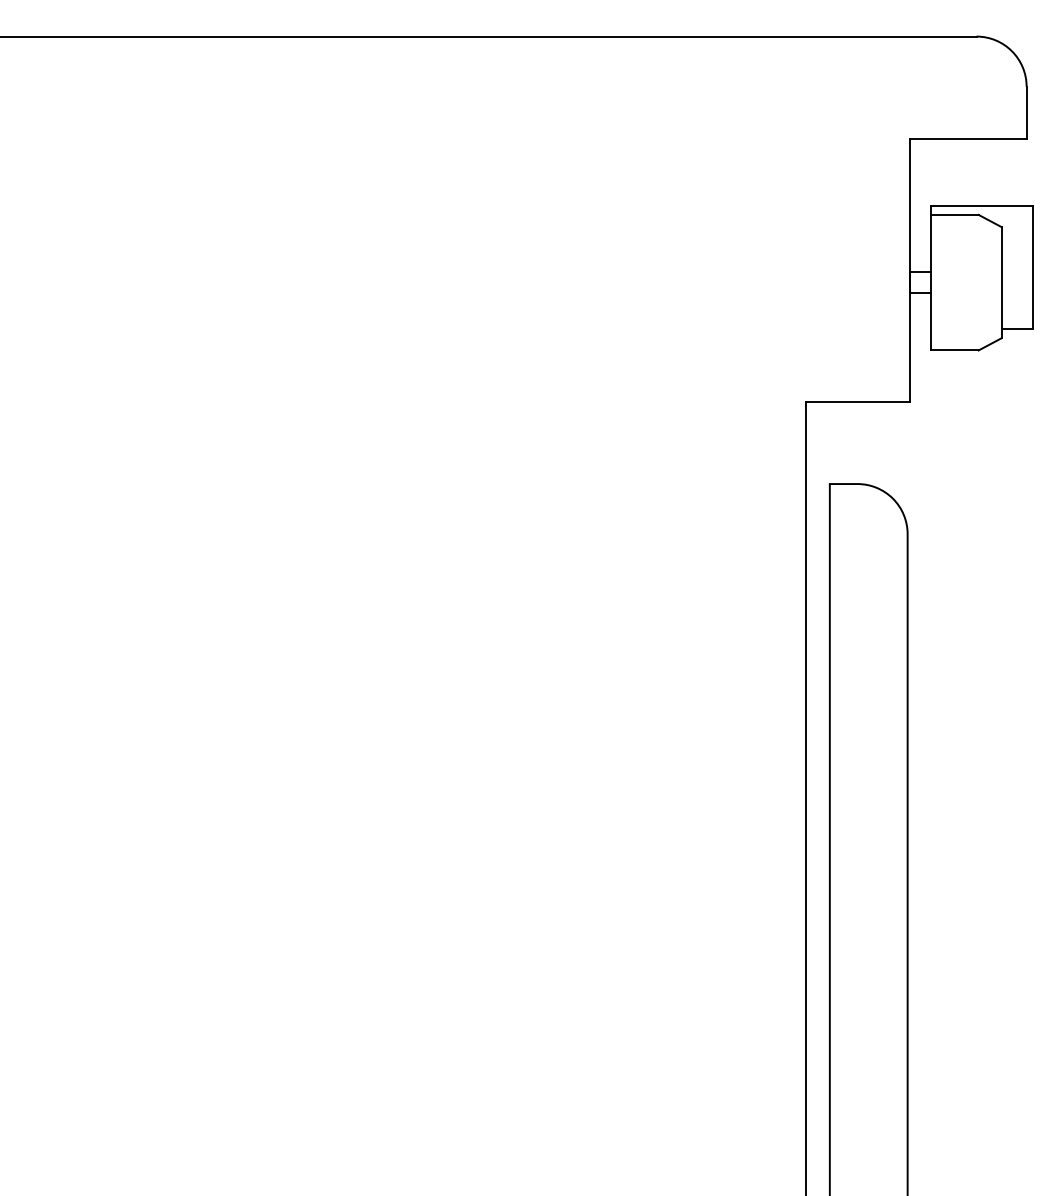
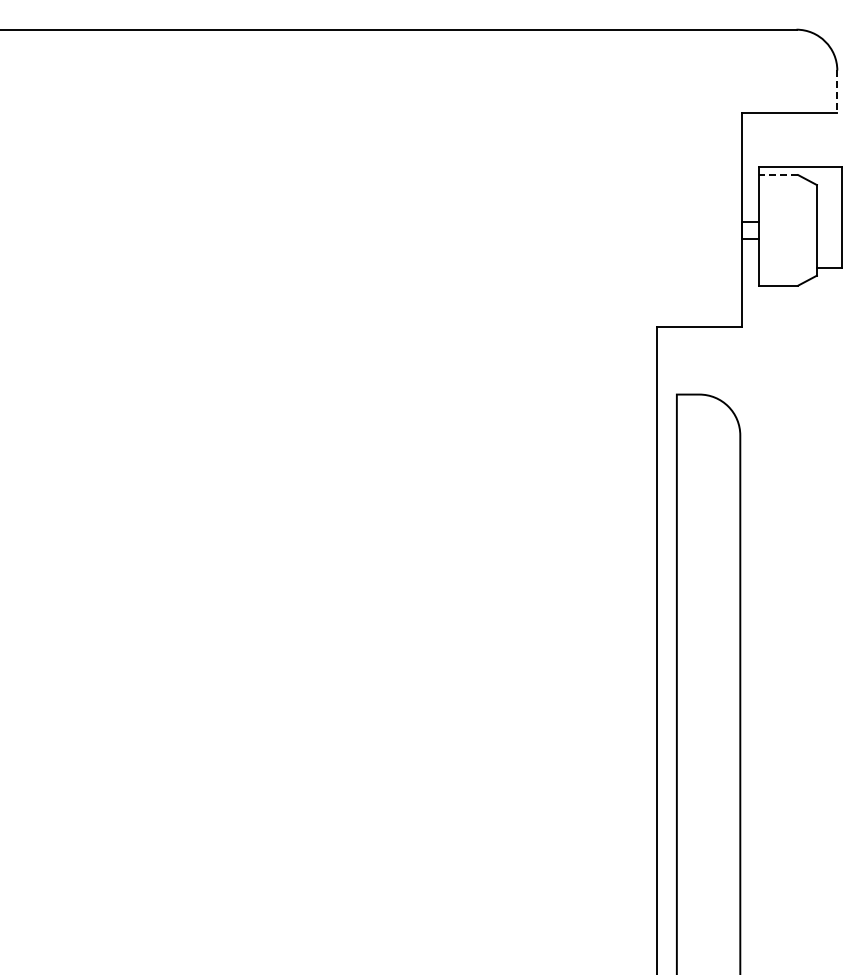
line: (1026, 113) -> (837, 92), solid -> dashed
line: (954, 215) -> (778, 175), solid -> dashed

